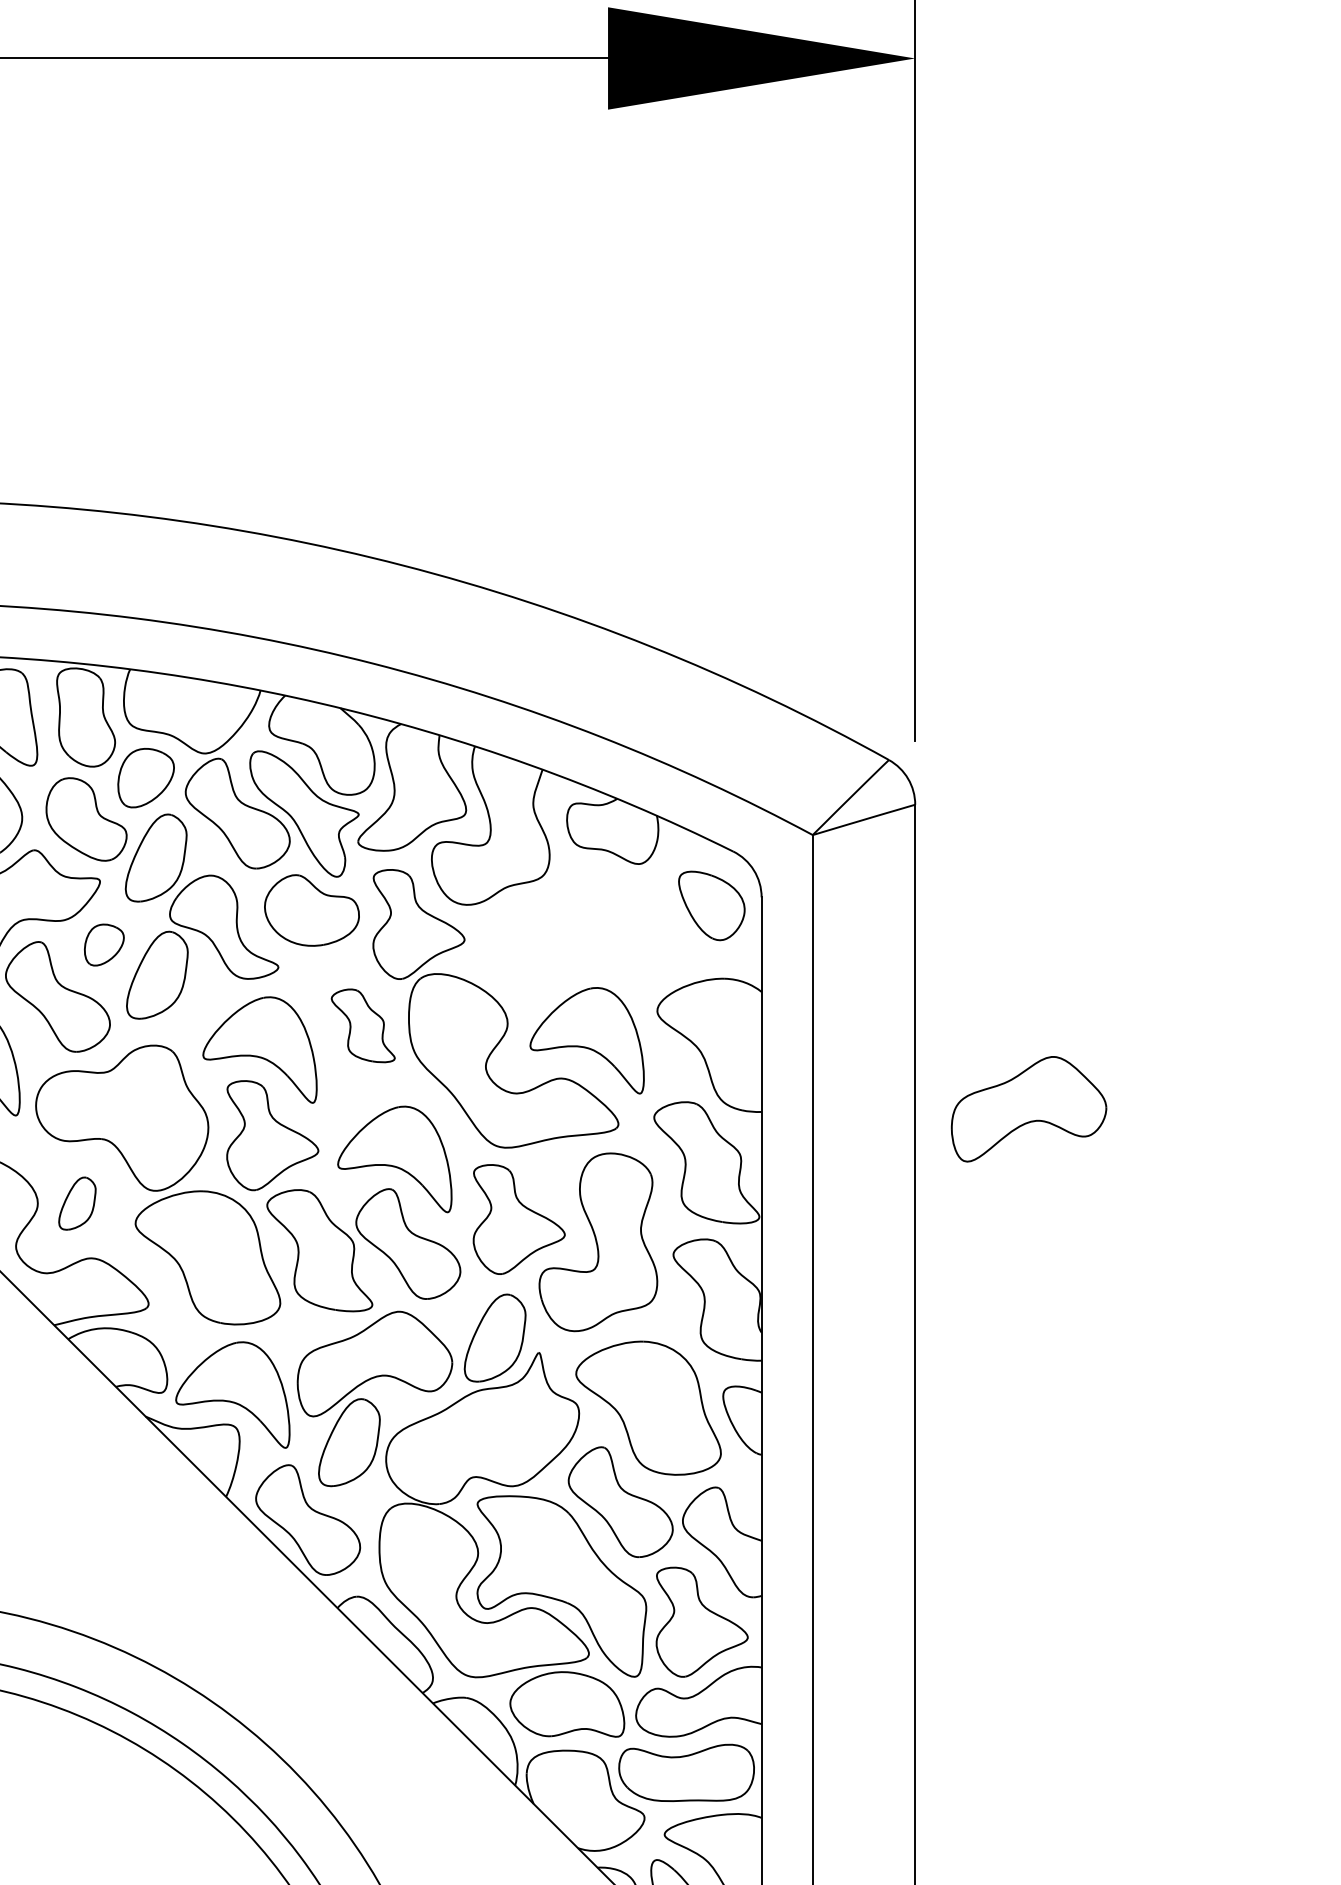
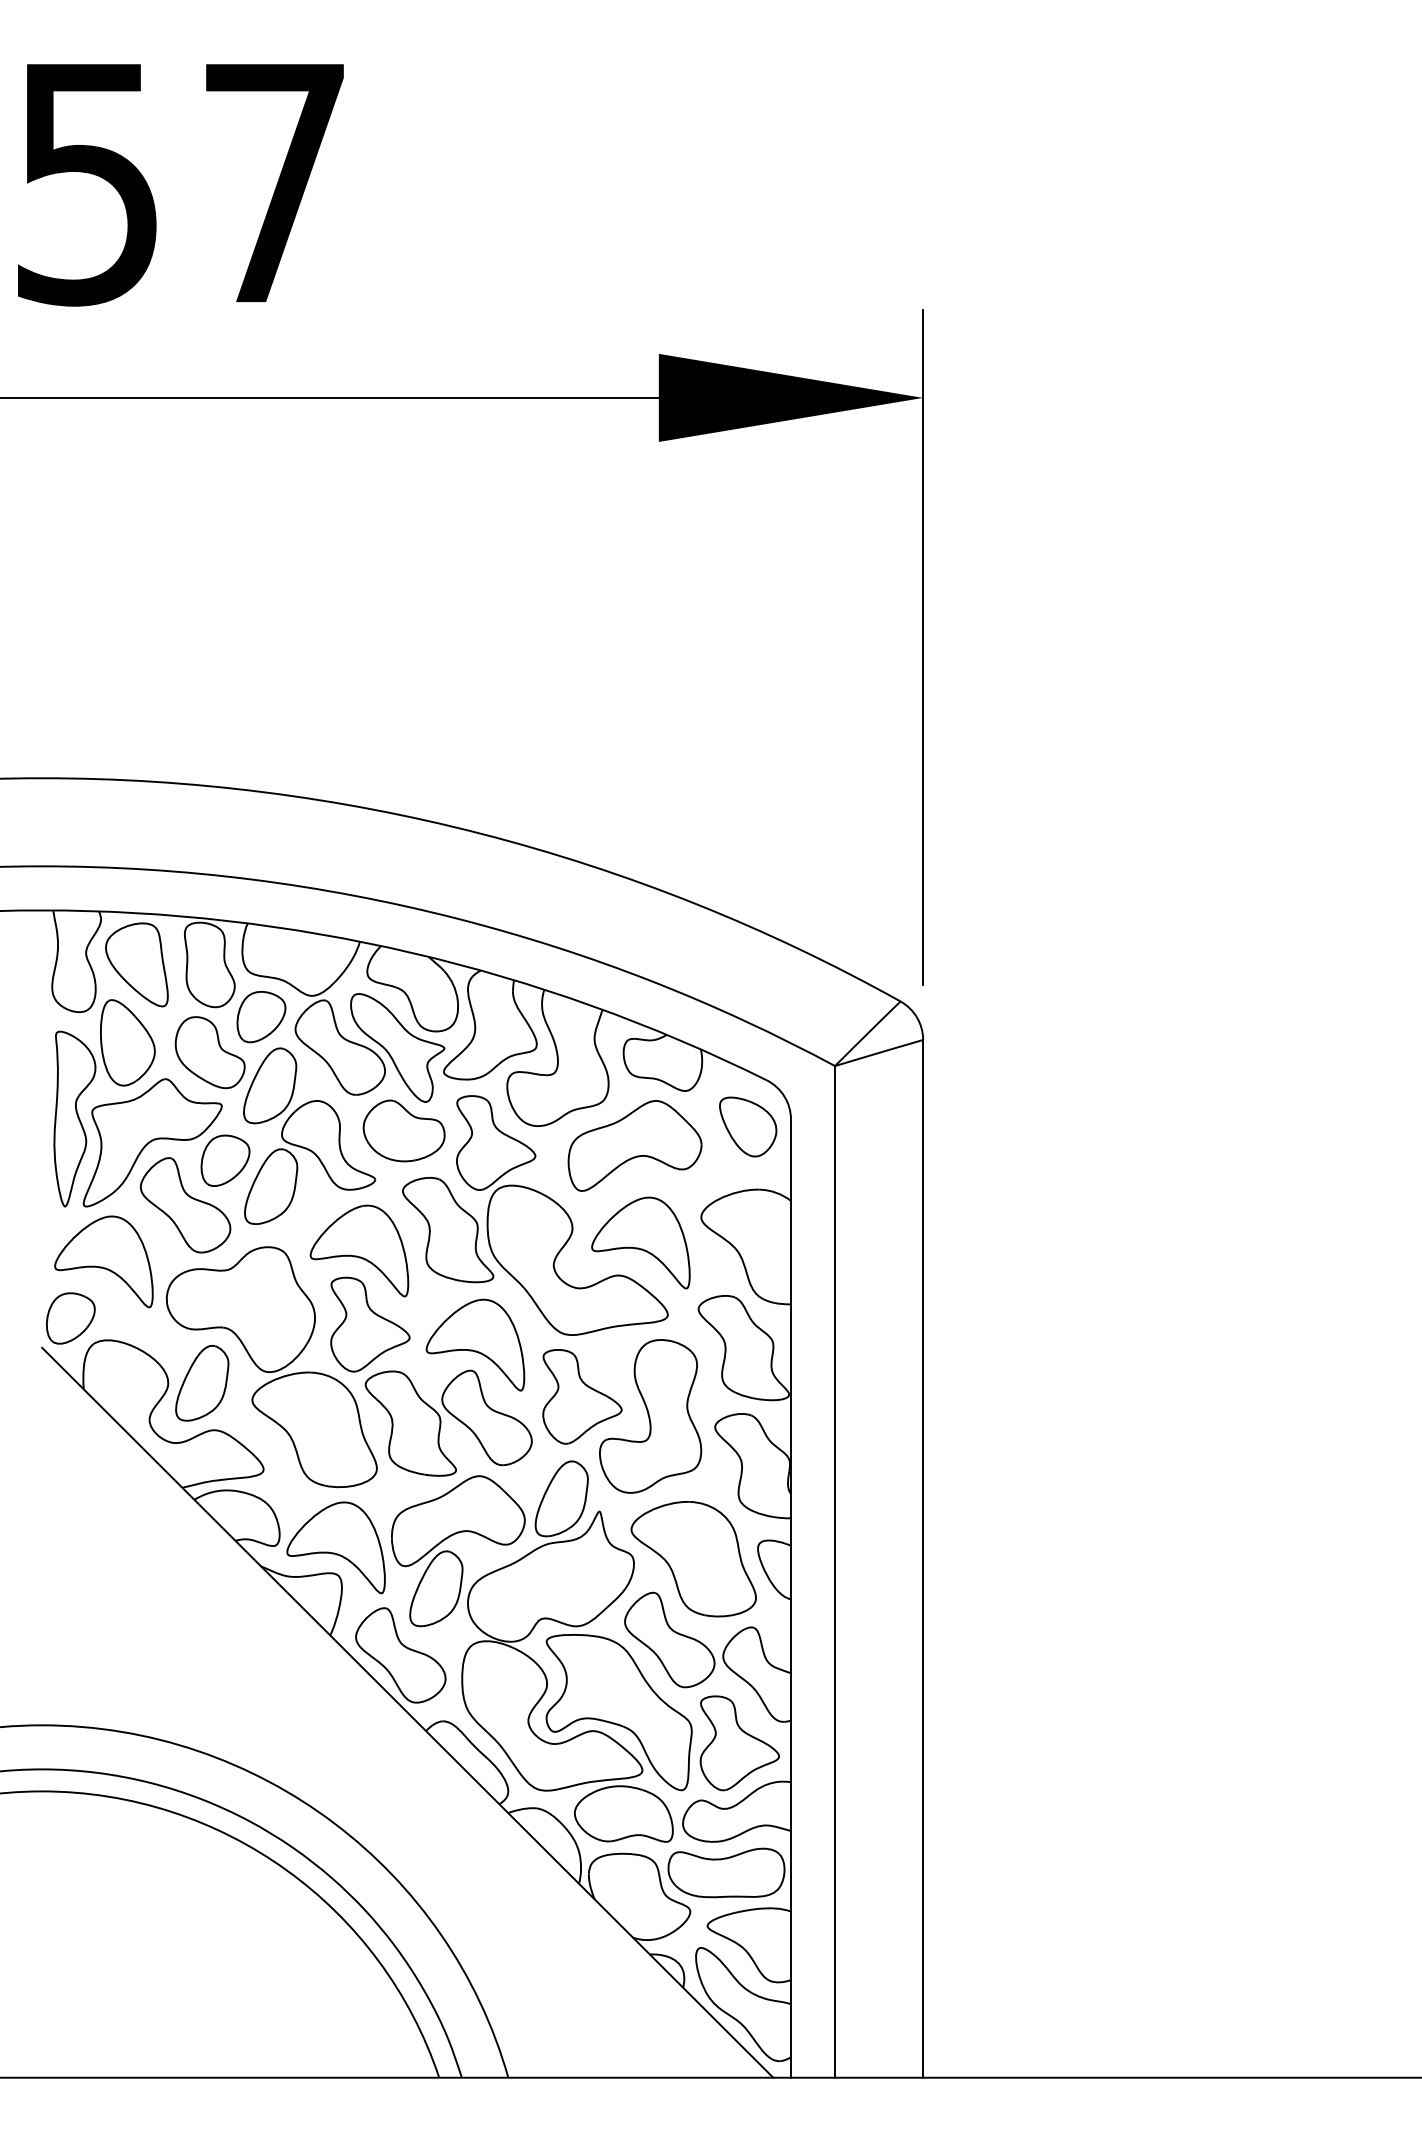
part: (104, 944) -> (225, 1160), size x1.43
part: (363, 1026) -> (448, 1230), size x1.67
part: (1028, 1108) -> (634, 1145), moved
part: (77, 1202) -> (202, 1382), size x1.67

